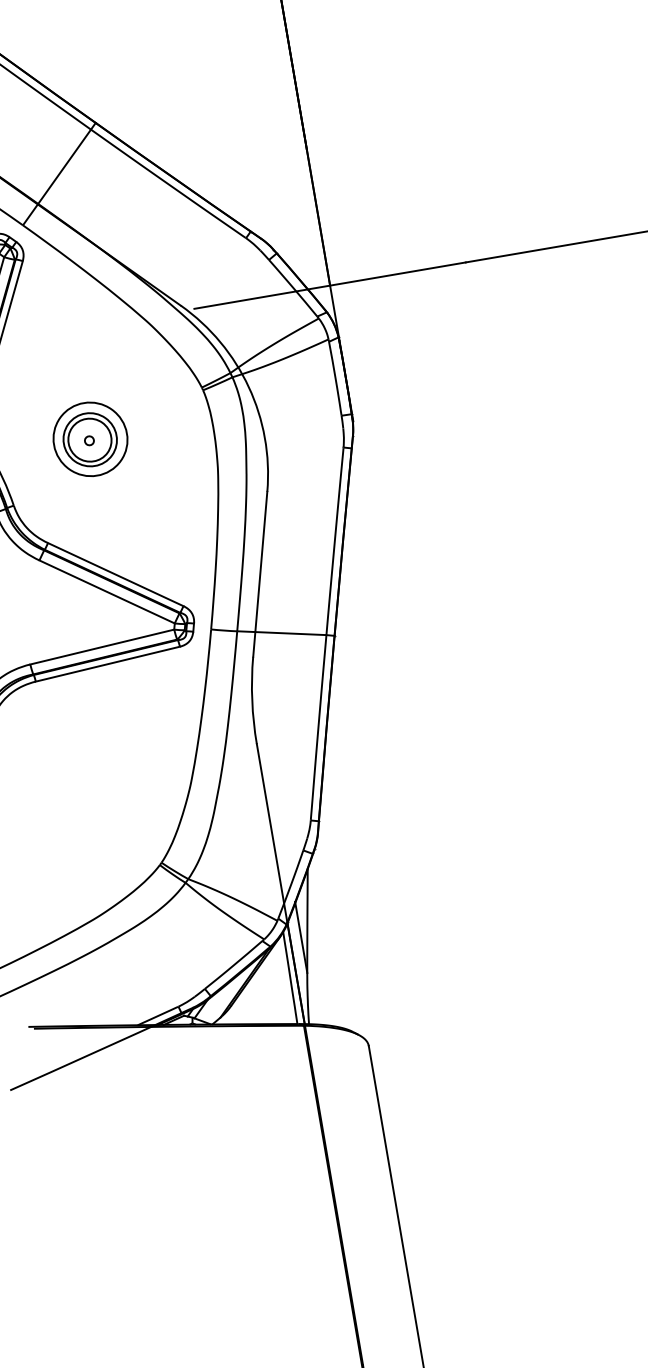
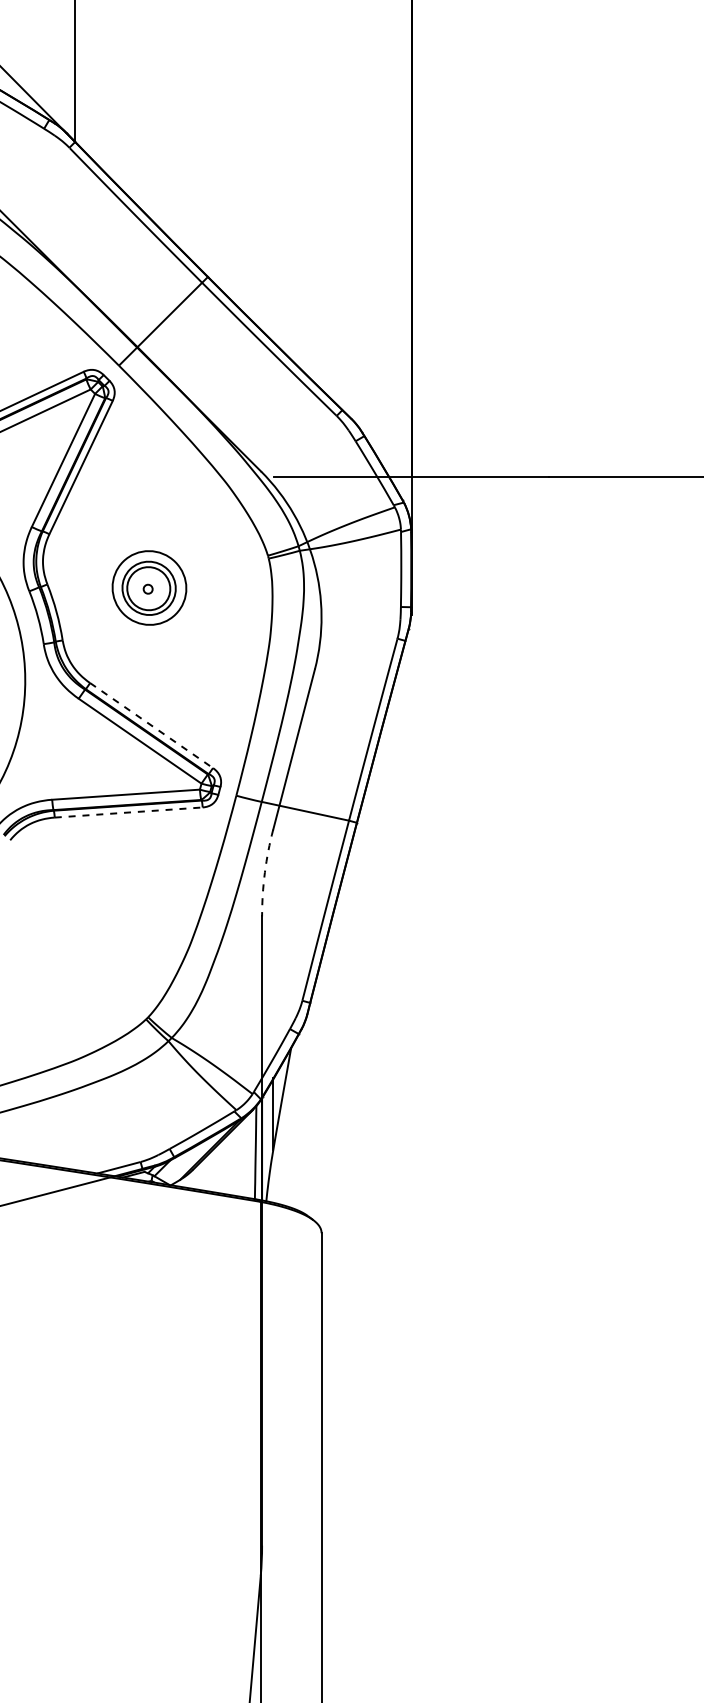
line: (115, 574) -> (151, 725), solid -> dashed
line: (108, 664) -> (129, 812), solid -> dashed
arc: (251, 700) -> (264, 872), solid -> dashed

